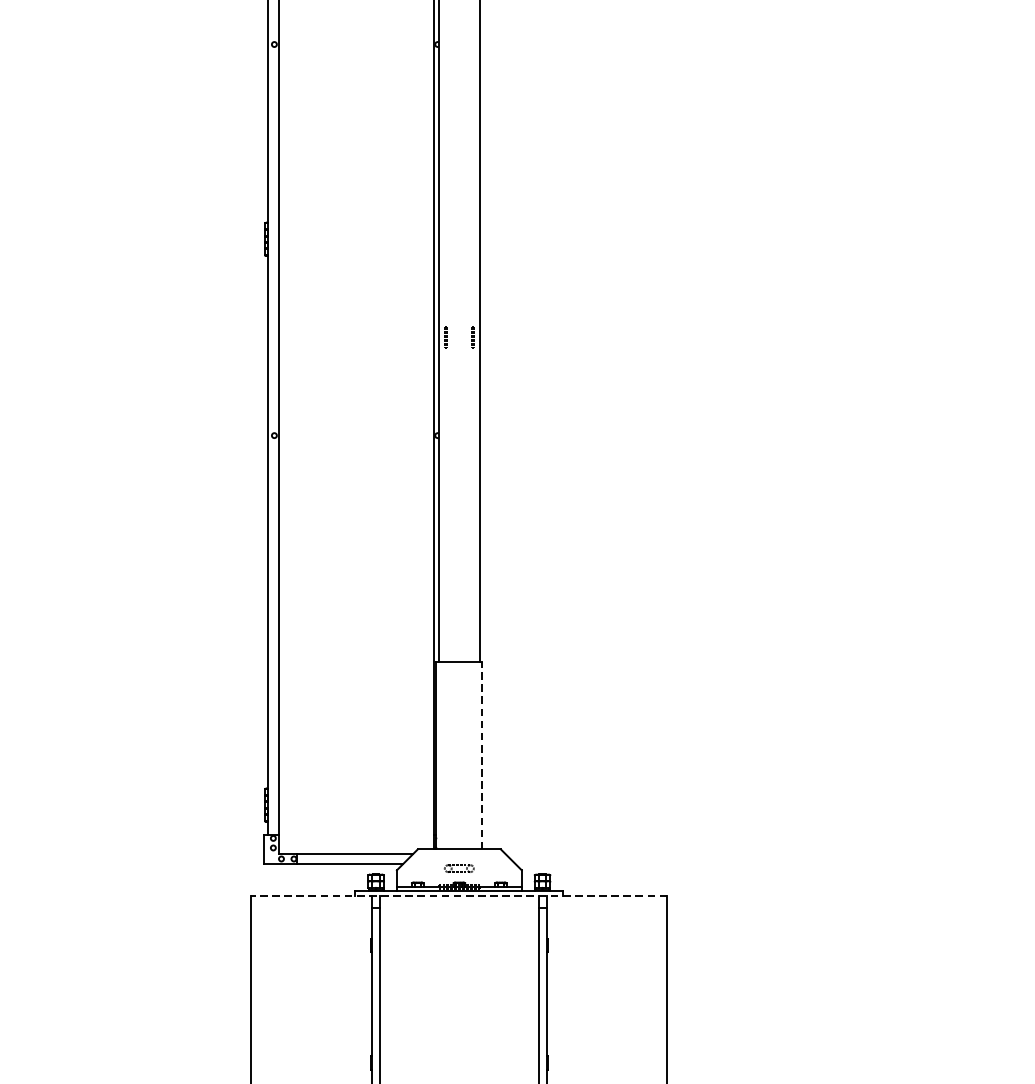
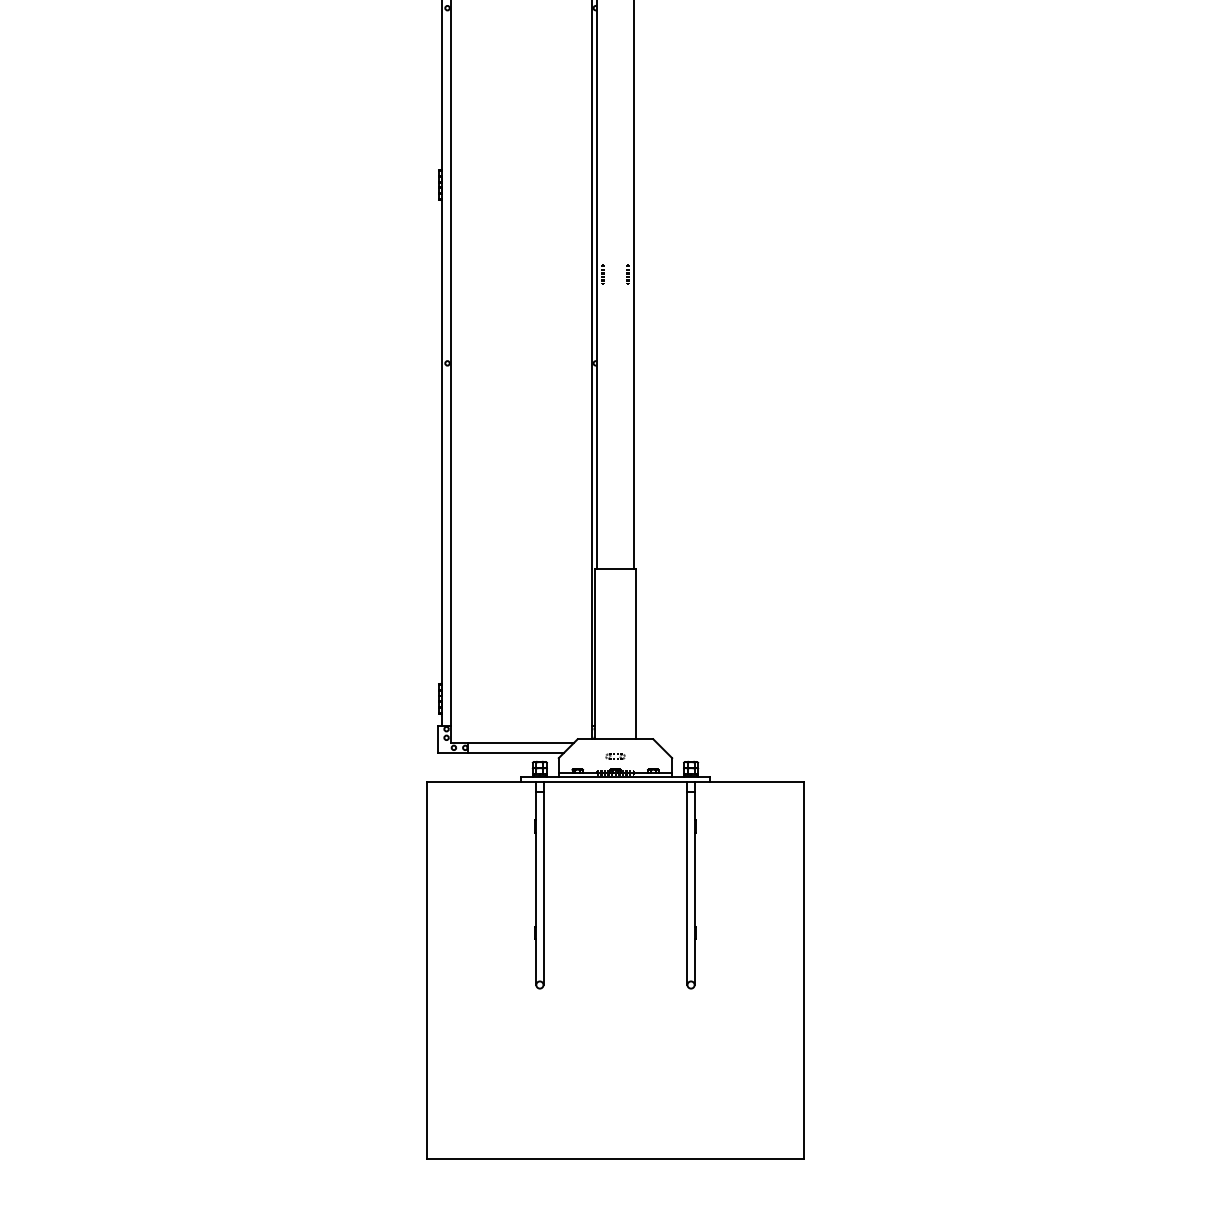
line: (482, 755) -> (636, 653), dashed -> solid
part: (459, 868) -> (615, 756), size x0.71
line: (459, 896) -> (615, 781), dashed -> solid

